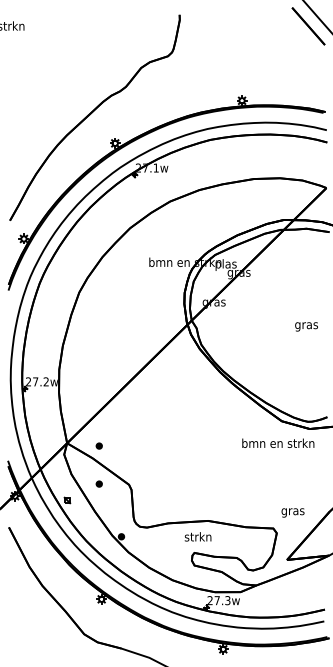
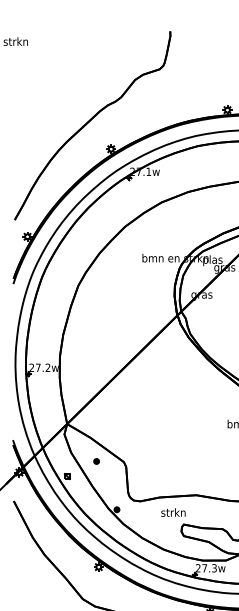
part: (98, 445) -> (95, 426), removed
text: (197, 536) -> (172, 512), moved

